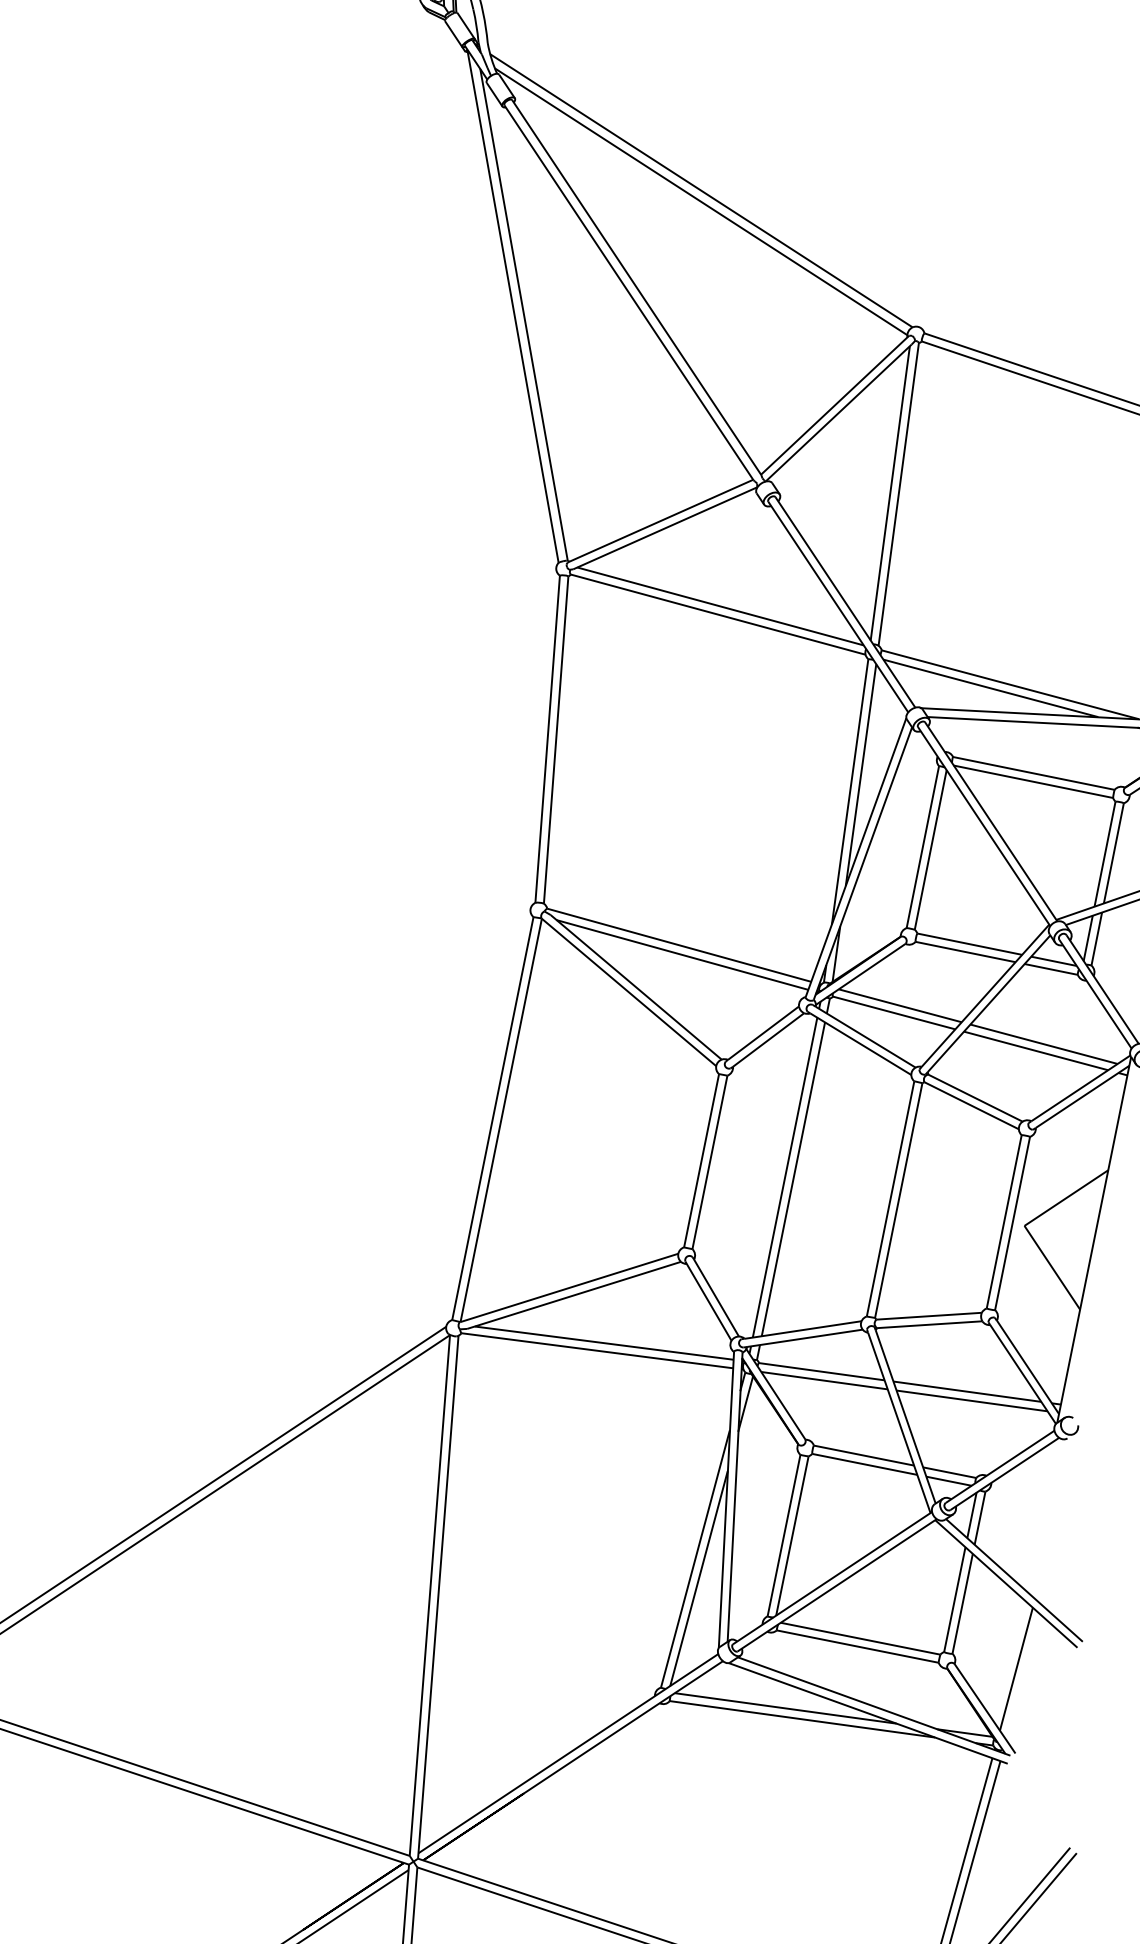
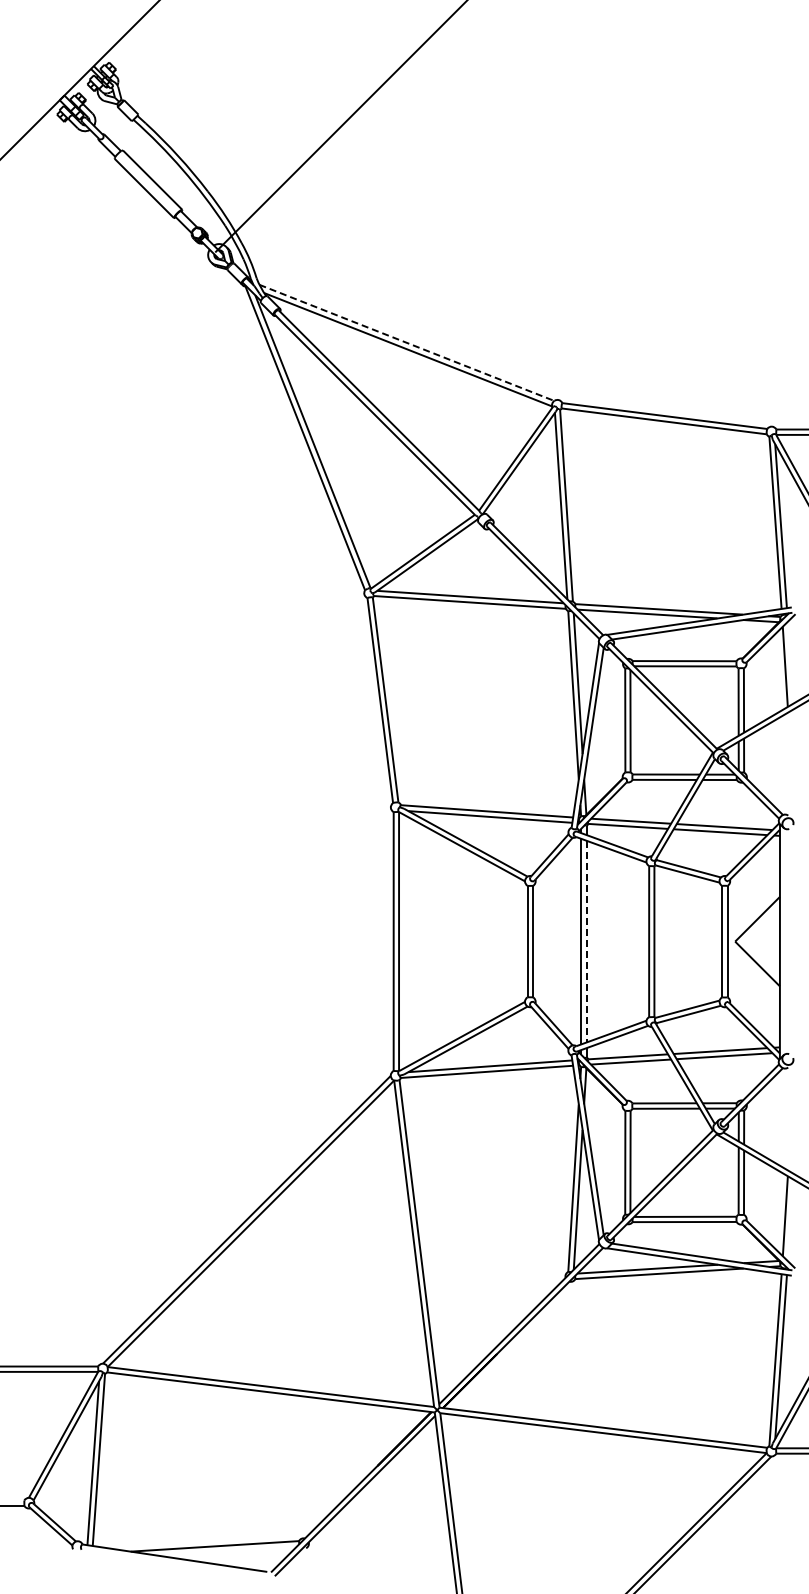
line: (702, 191) -> (407, 343), solid -> dashed
line: (793, 1179) -> (586, 941), solid -> dashed

